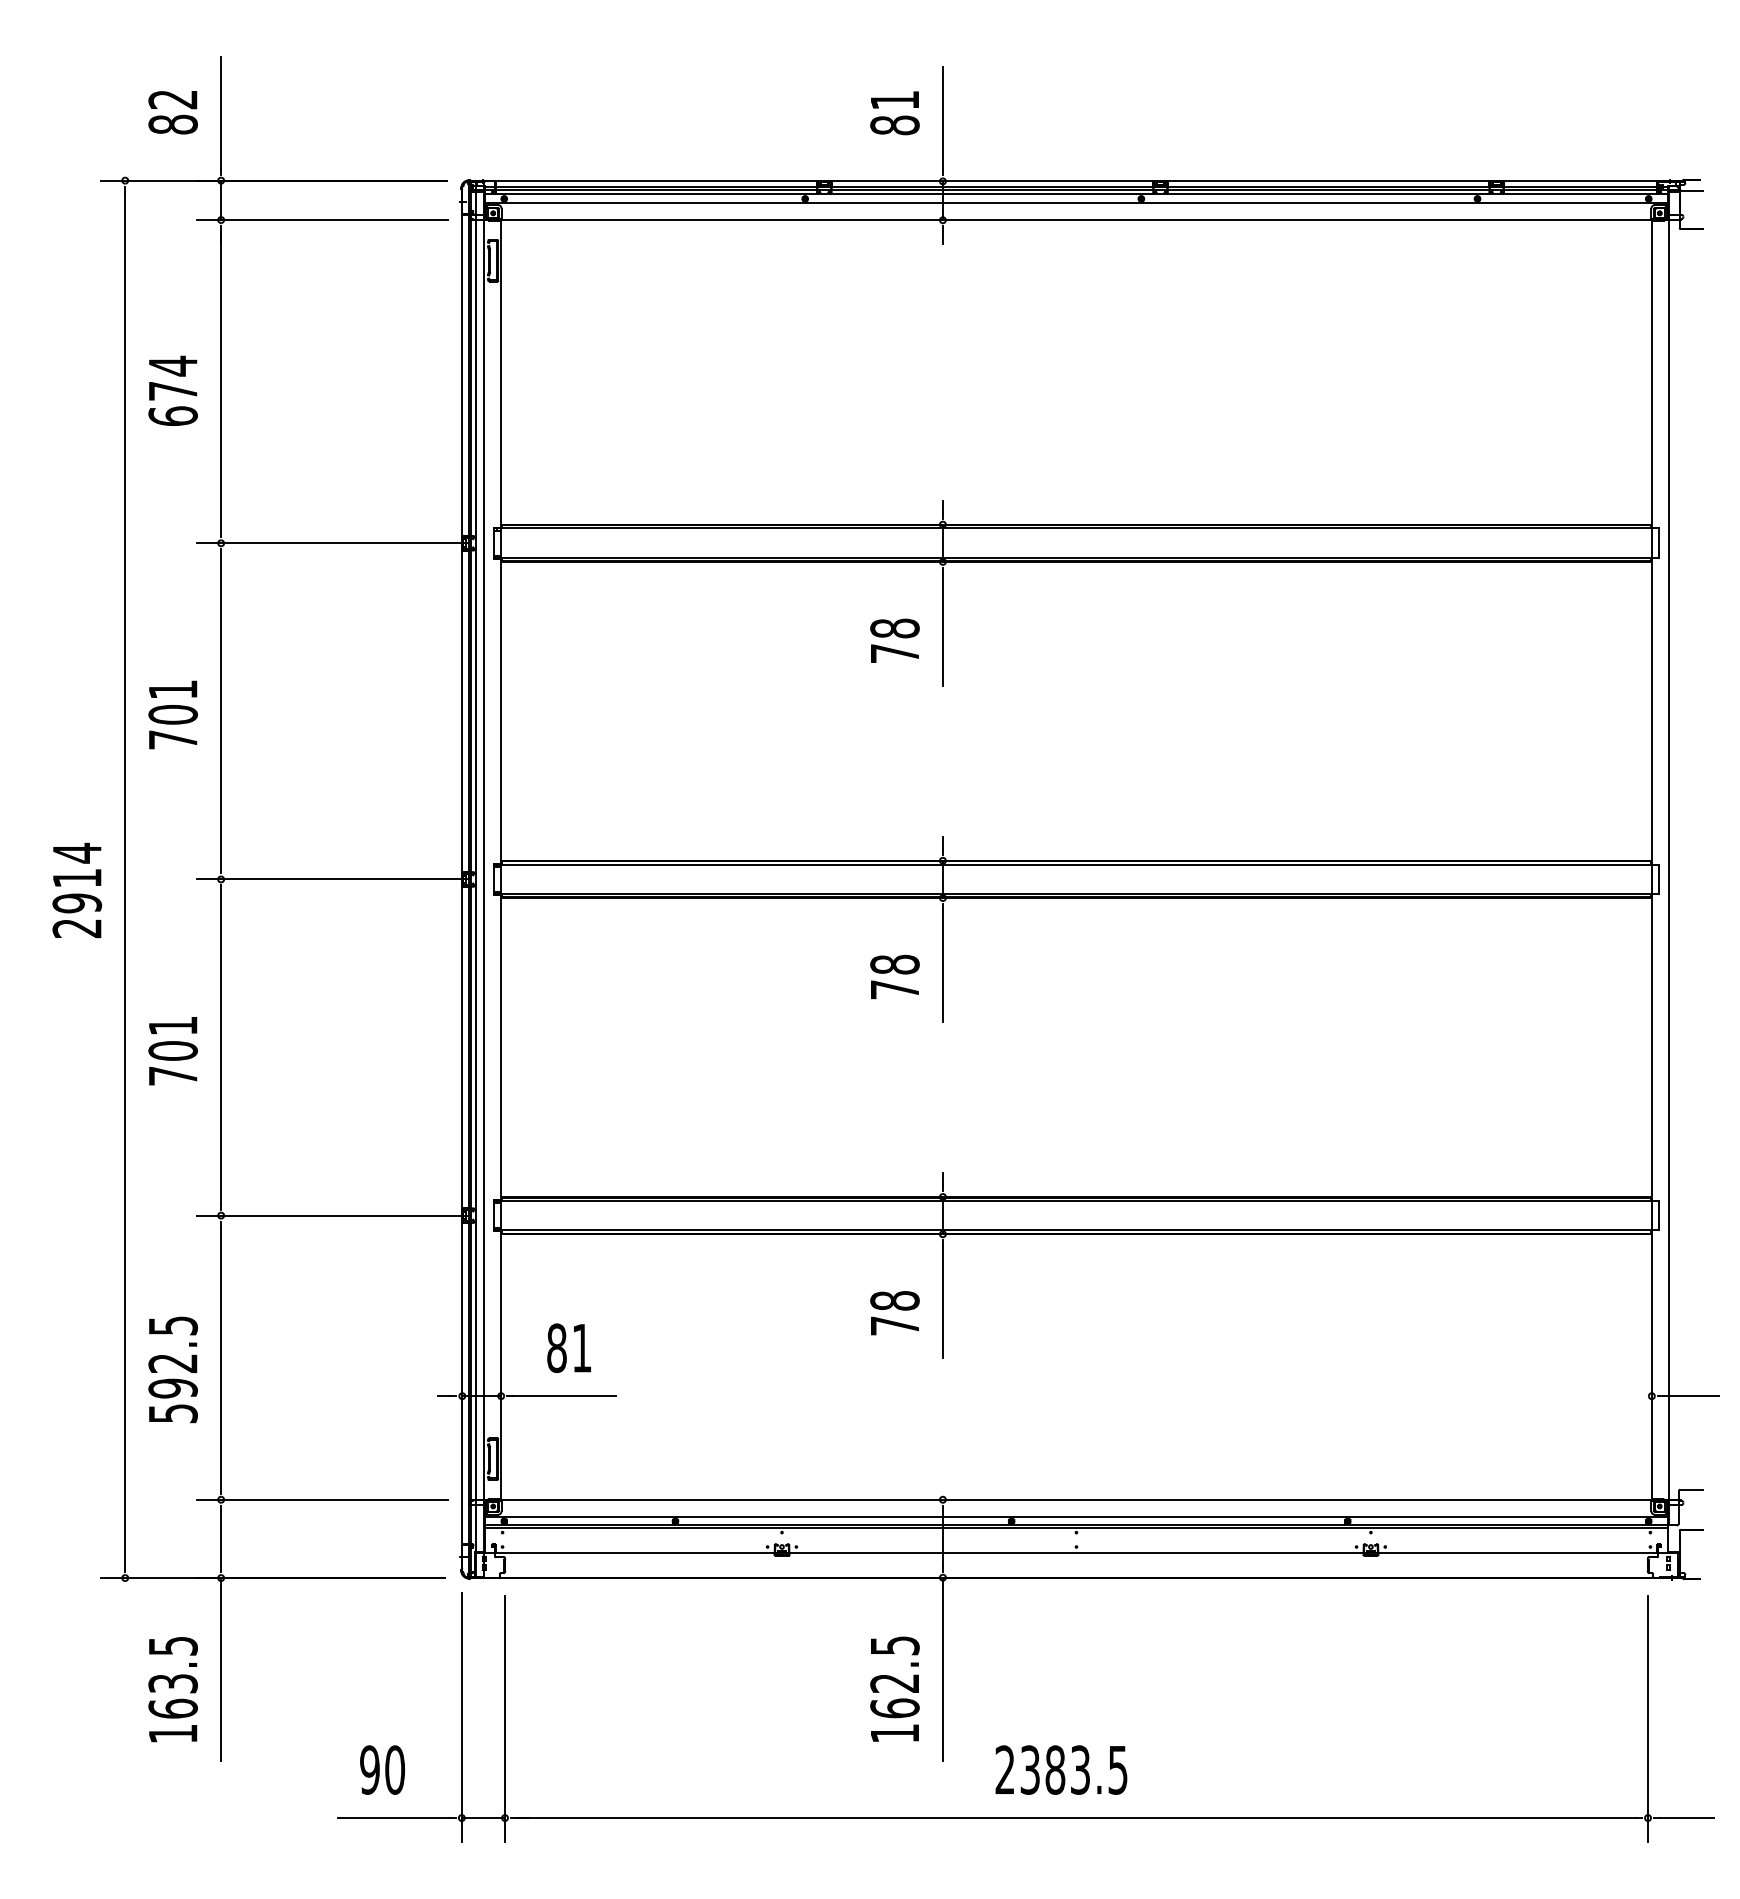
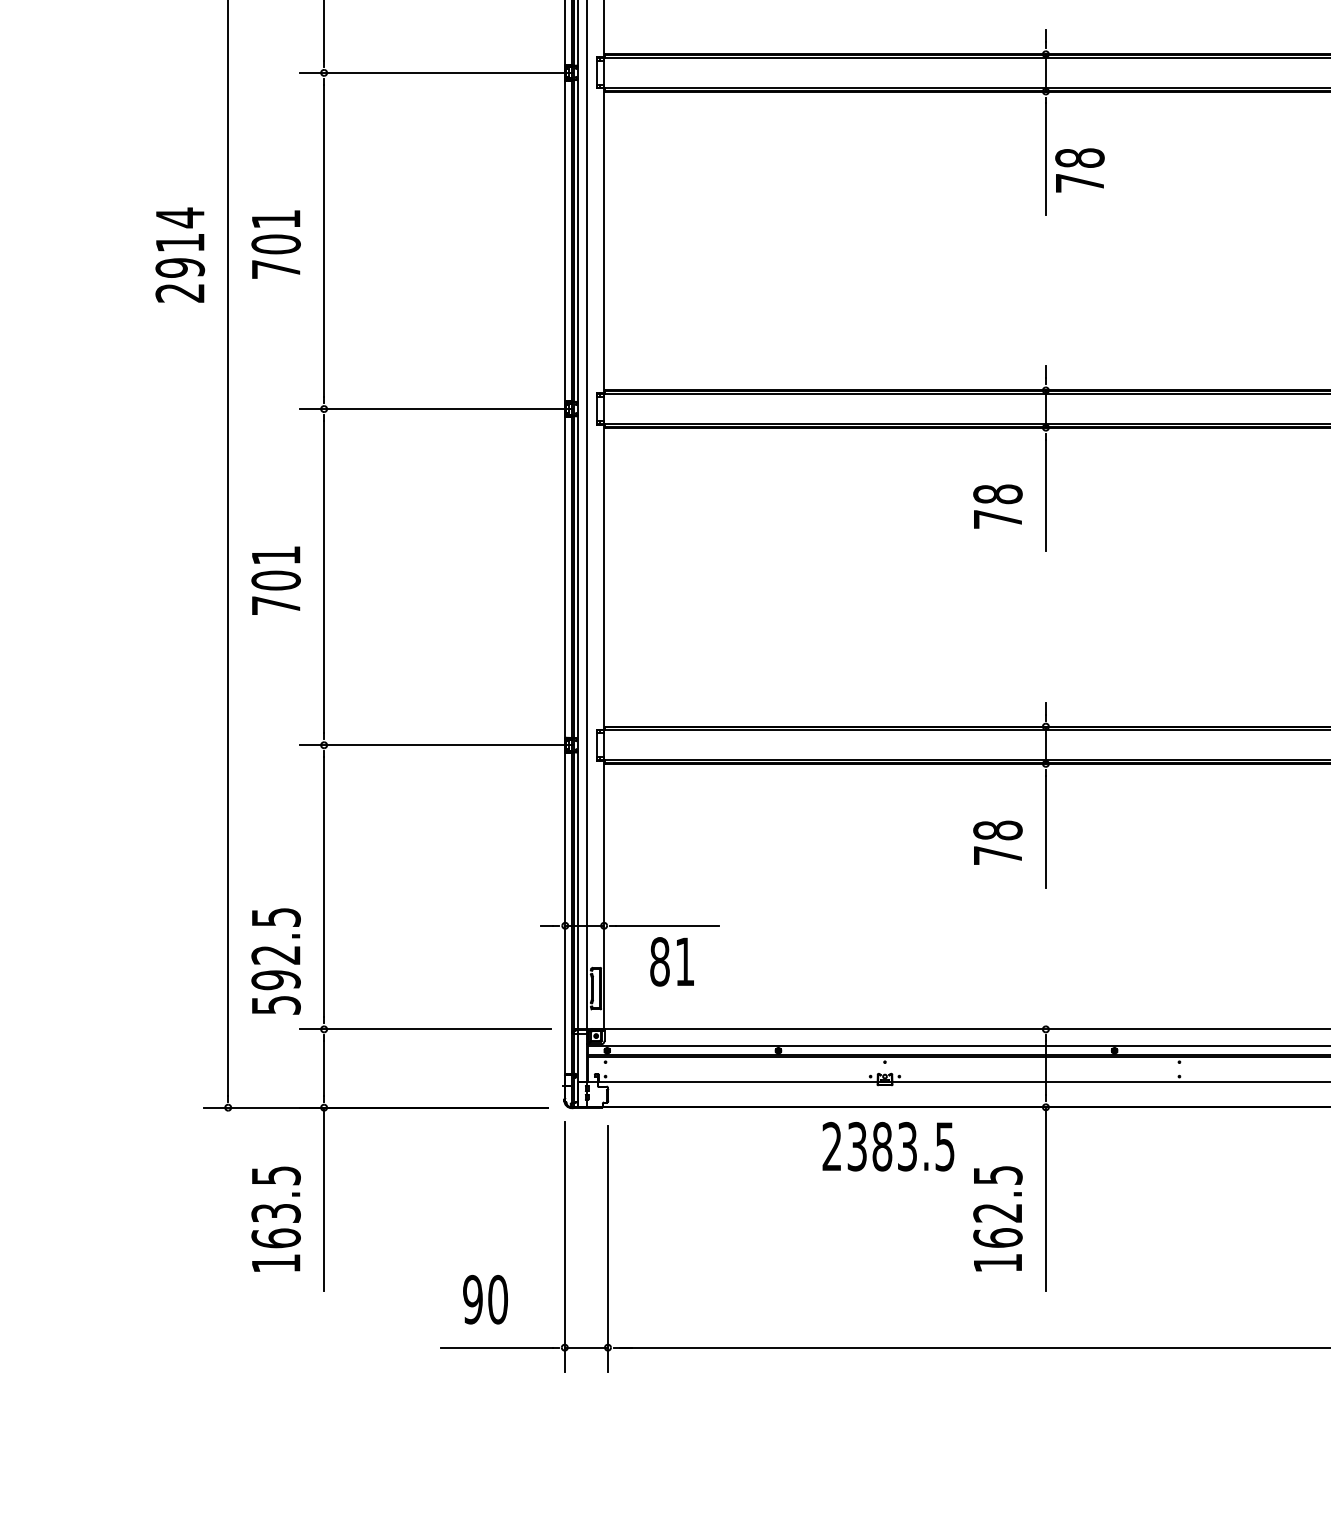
text: (894, 640) -> (1079, 170), moved
text: (77, 890) -> (180, 255), moved
text: (568, 1347) -> (671, 961), moved
text: (172, 1369) -> (275, 961), moved
text: (1061, 1769) -> (888, 1146), moved

